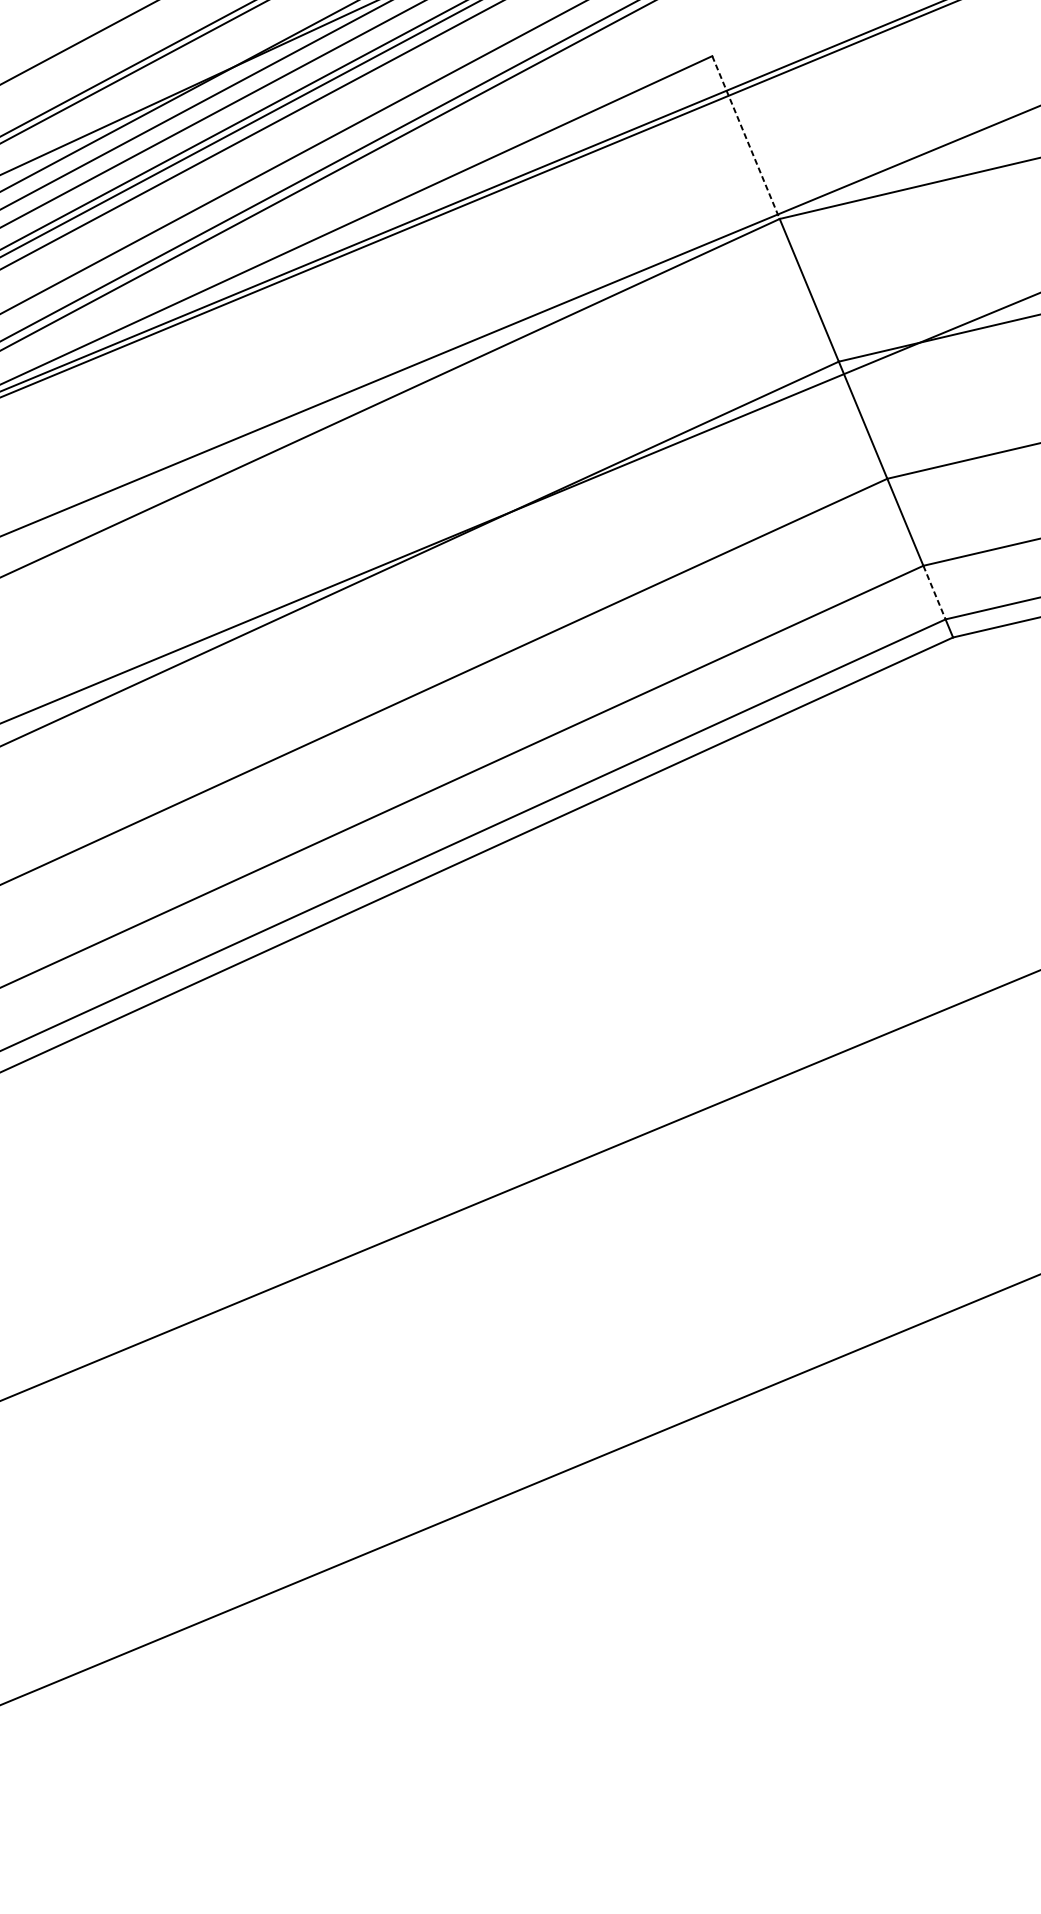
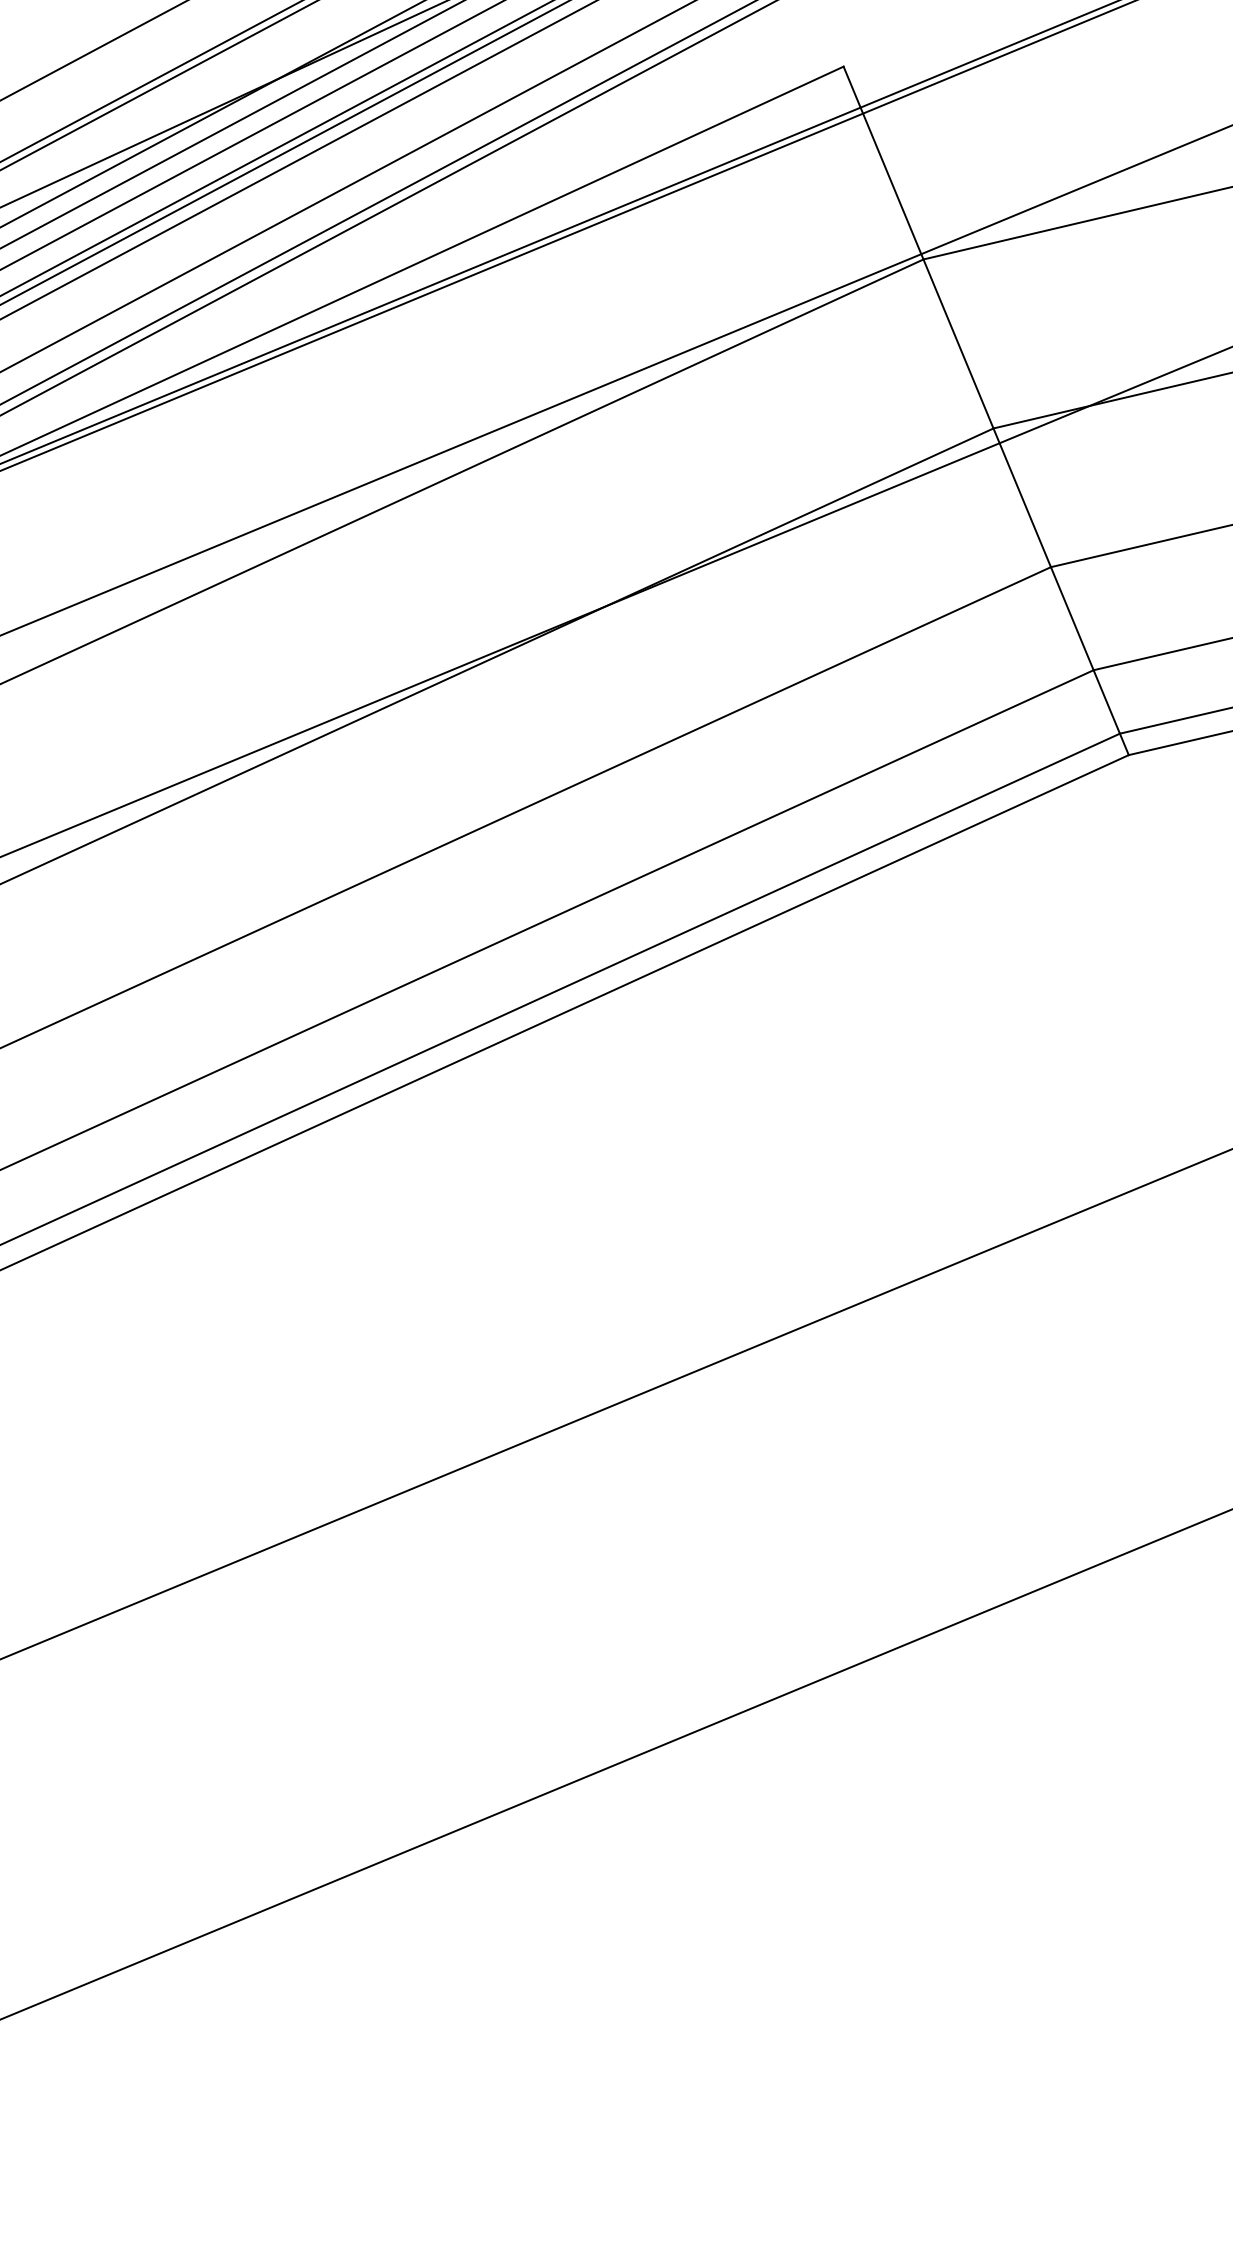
line: (745, 137) -> (883, 163), dashed -> solid
line: (934, 593) -> (1106, 702), dashed -> solid

